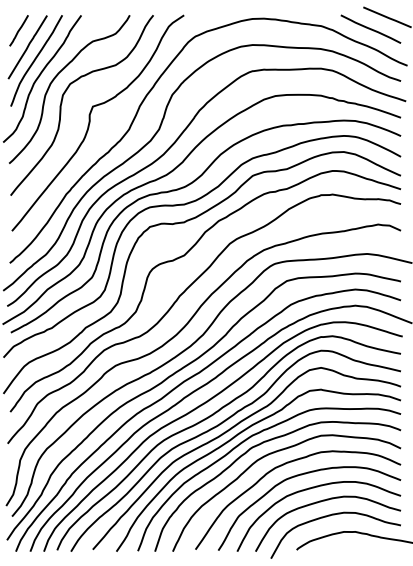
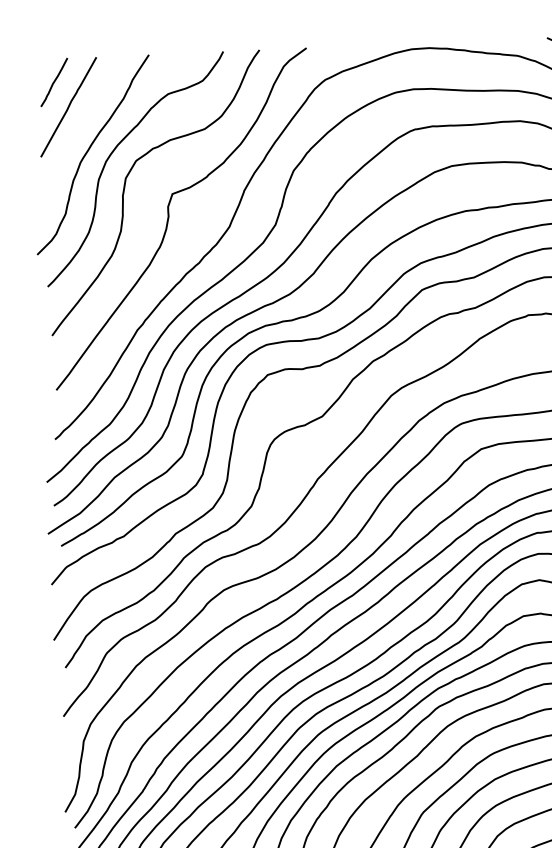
curve: (36, 59) -> (82, 125), removed

